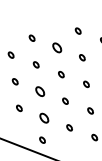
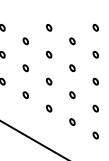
part: (57, 48) -> (72, 41), size x0.62
part: (40, 91) -> (49, 81), size x0.62
part: (44, 117) -> (49, 108), size x0.62
part: (42, 139) -> (43, 129), removed

